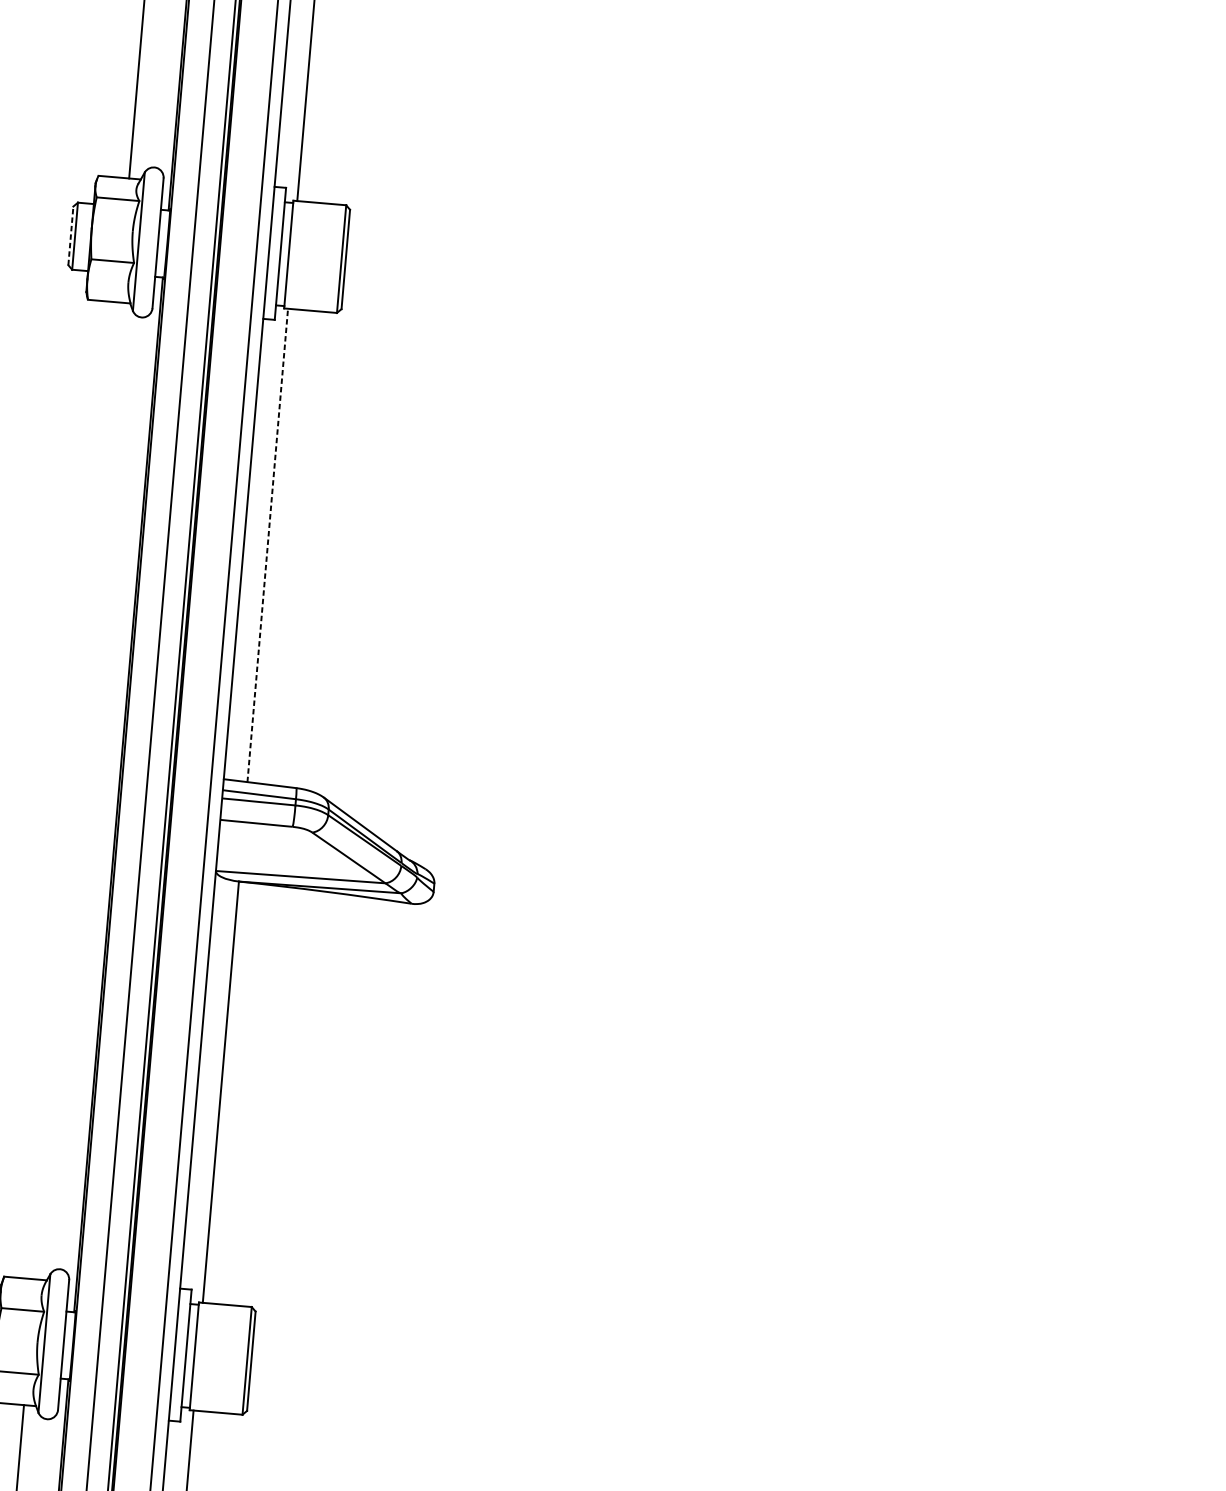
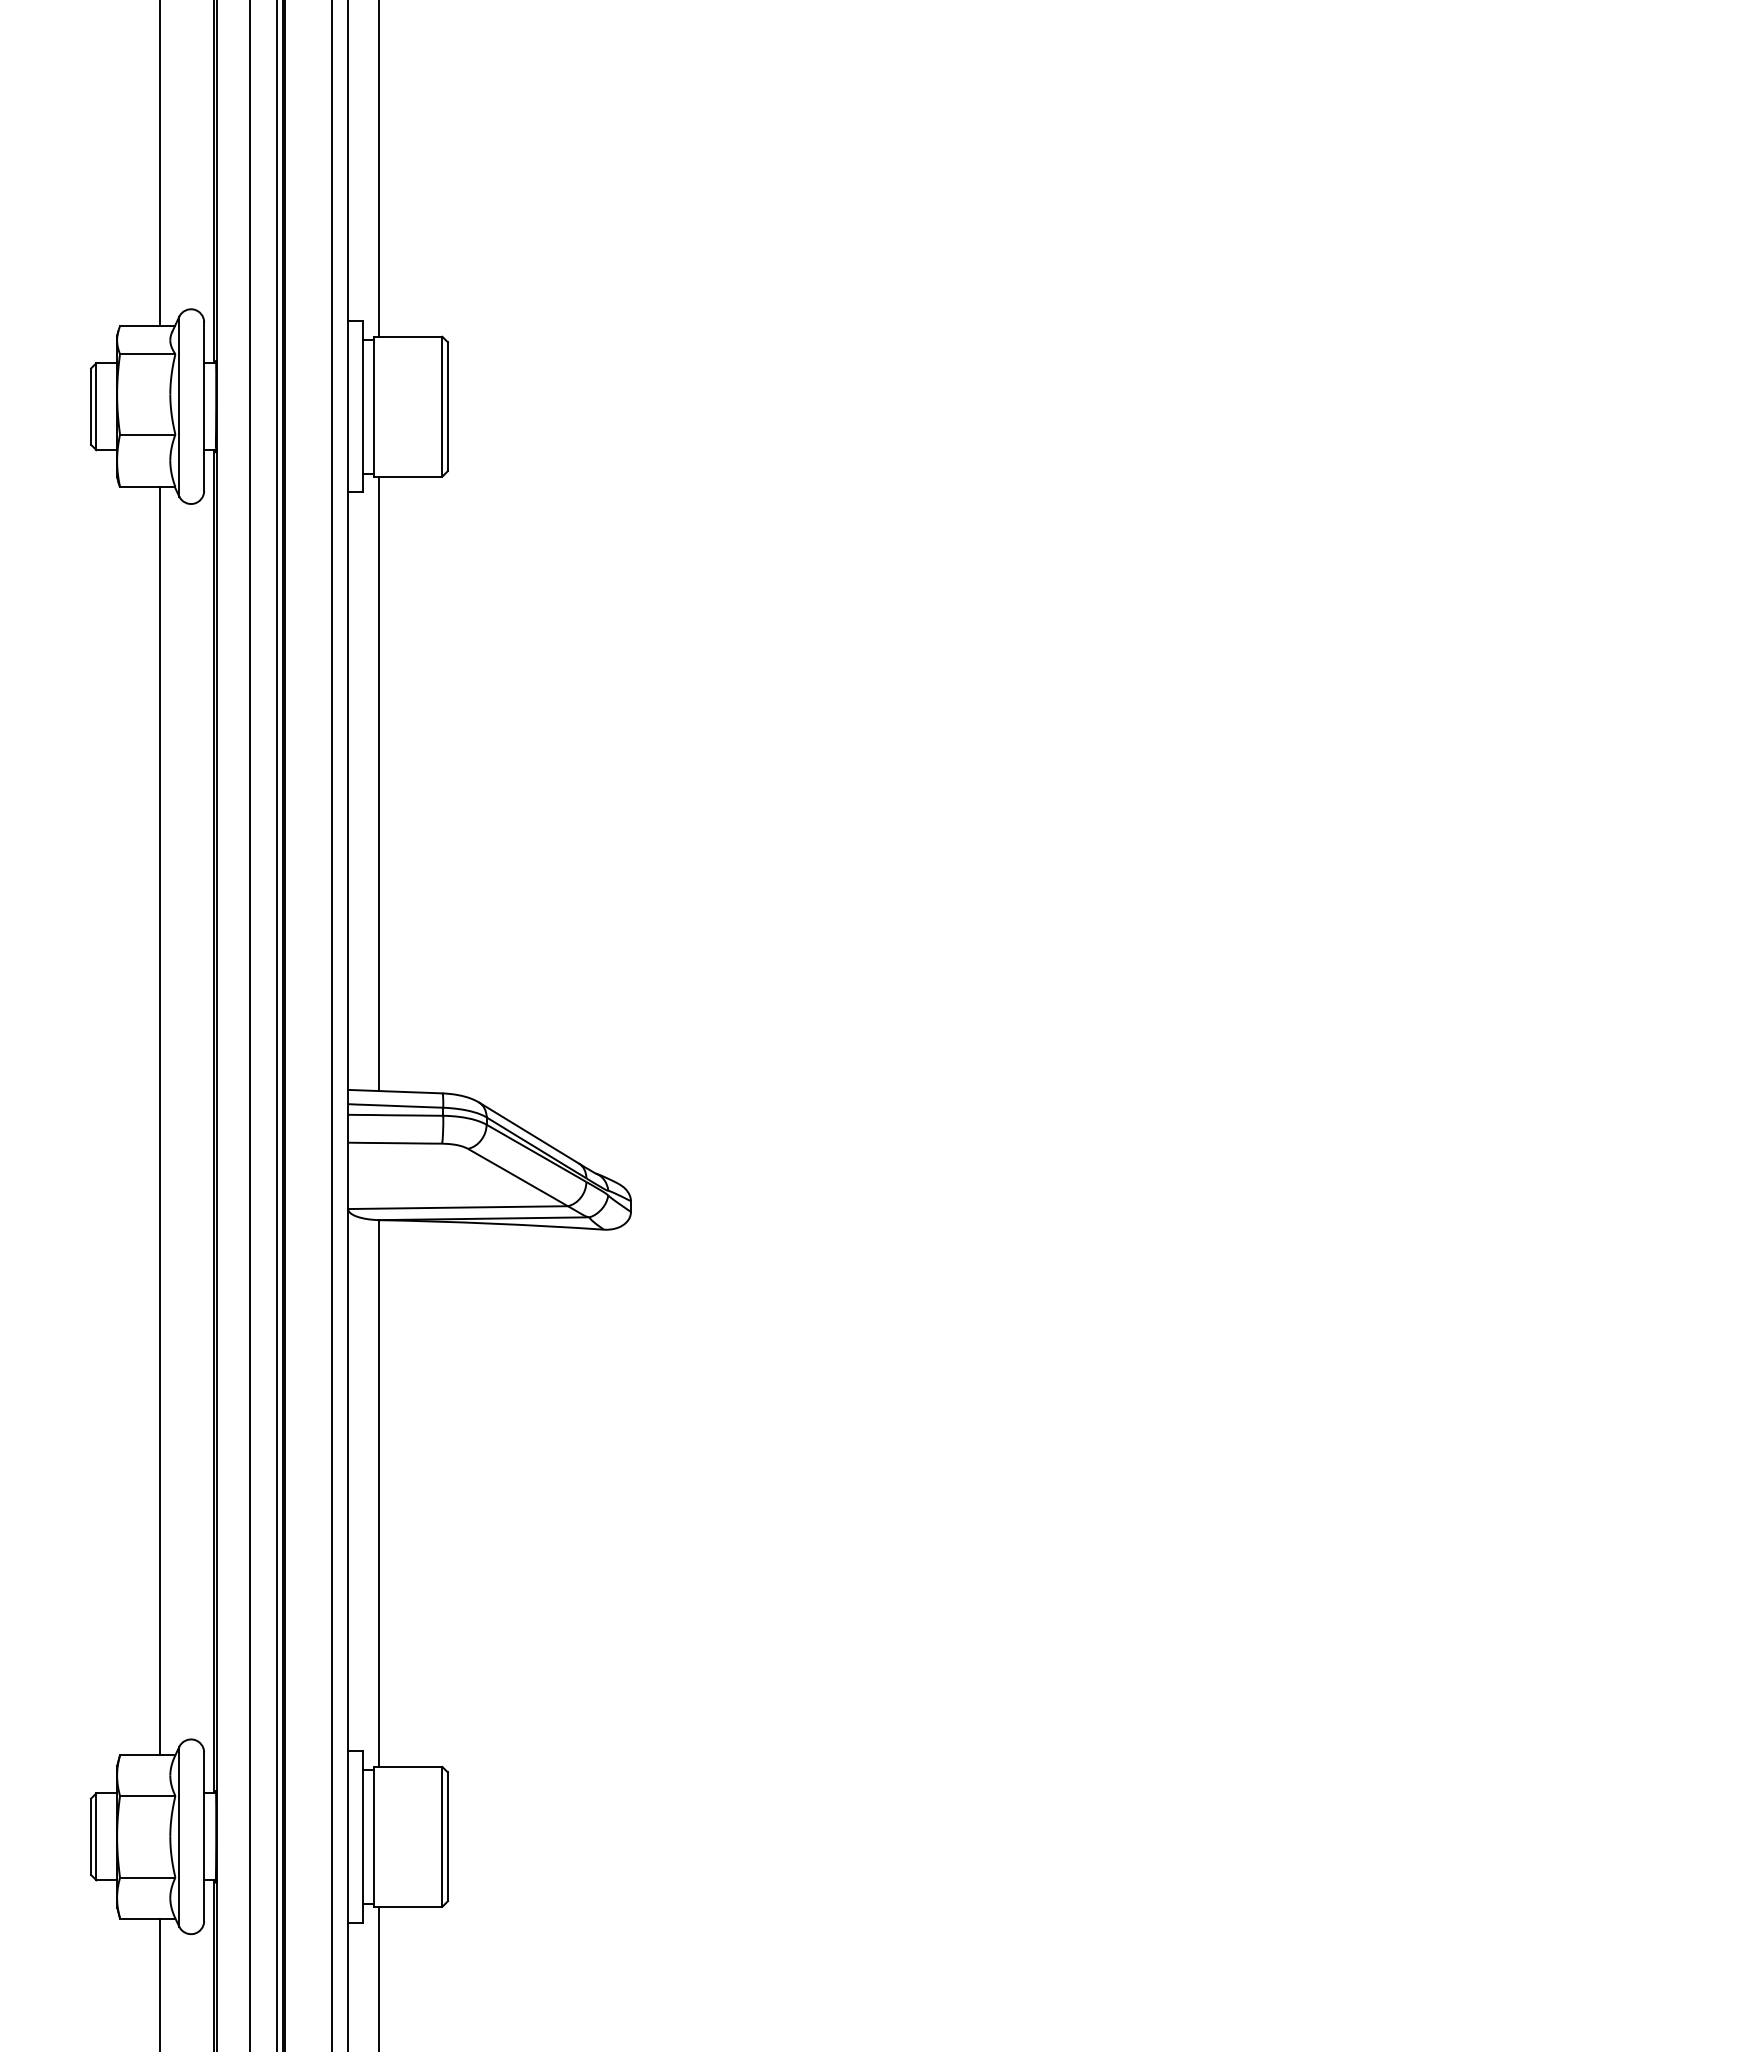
line: (71, 235) -> (91, 406), dashed -> solid
line: (267, 545) -> (378, 783), dashed -> solid
line: (76, 791) -> (159, 1121), added

